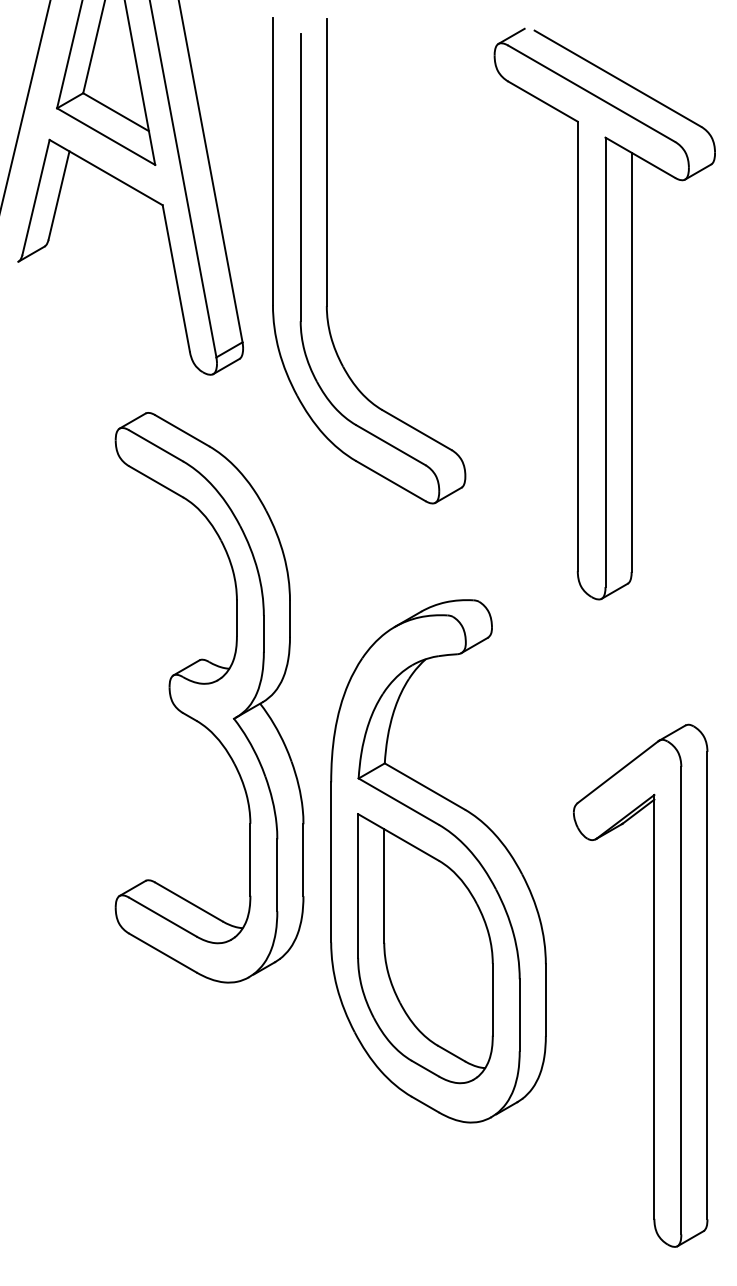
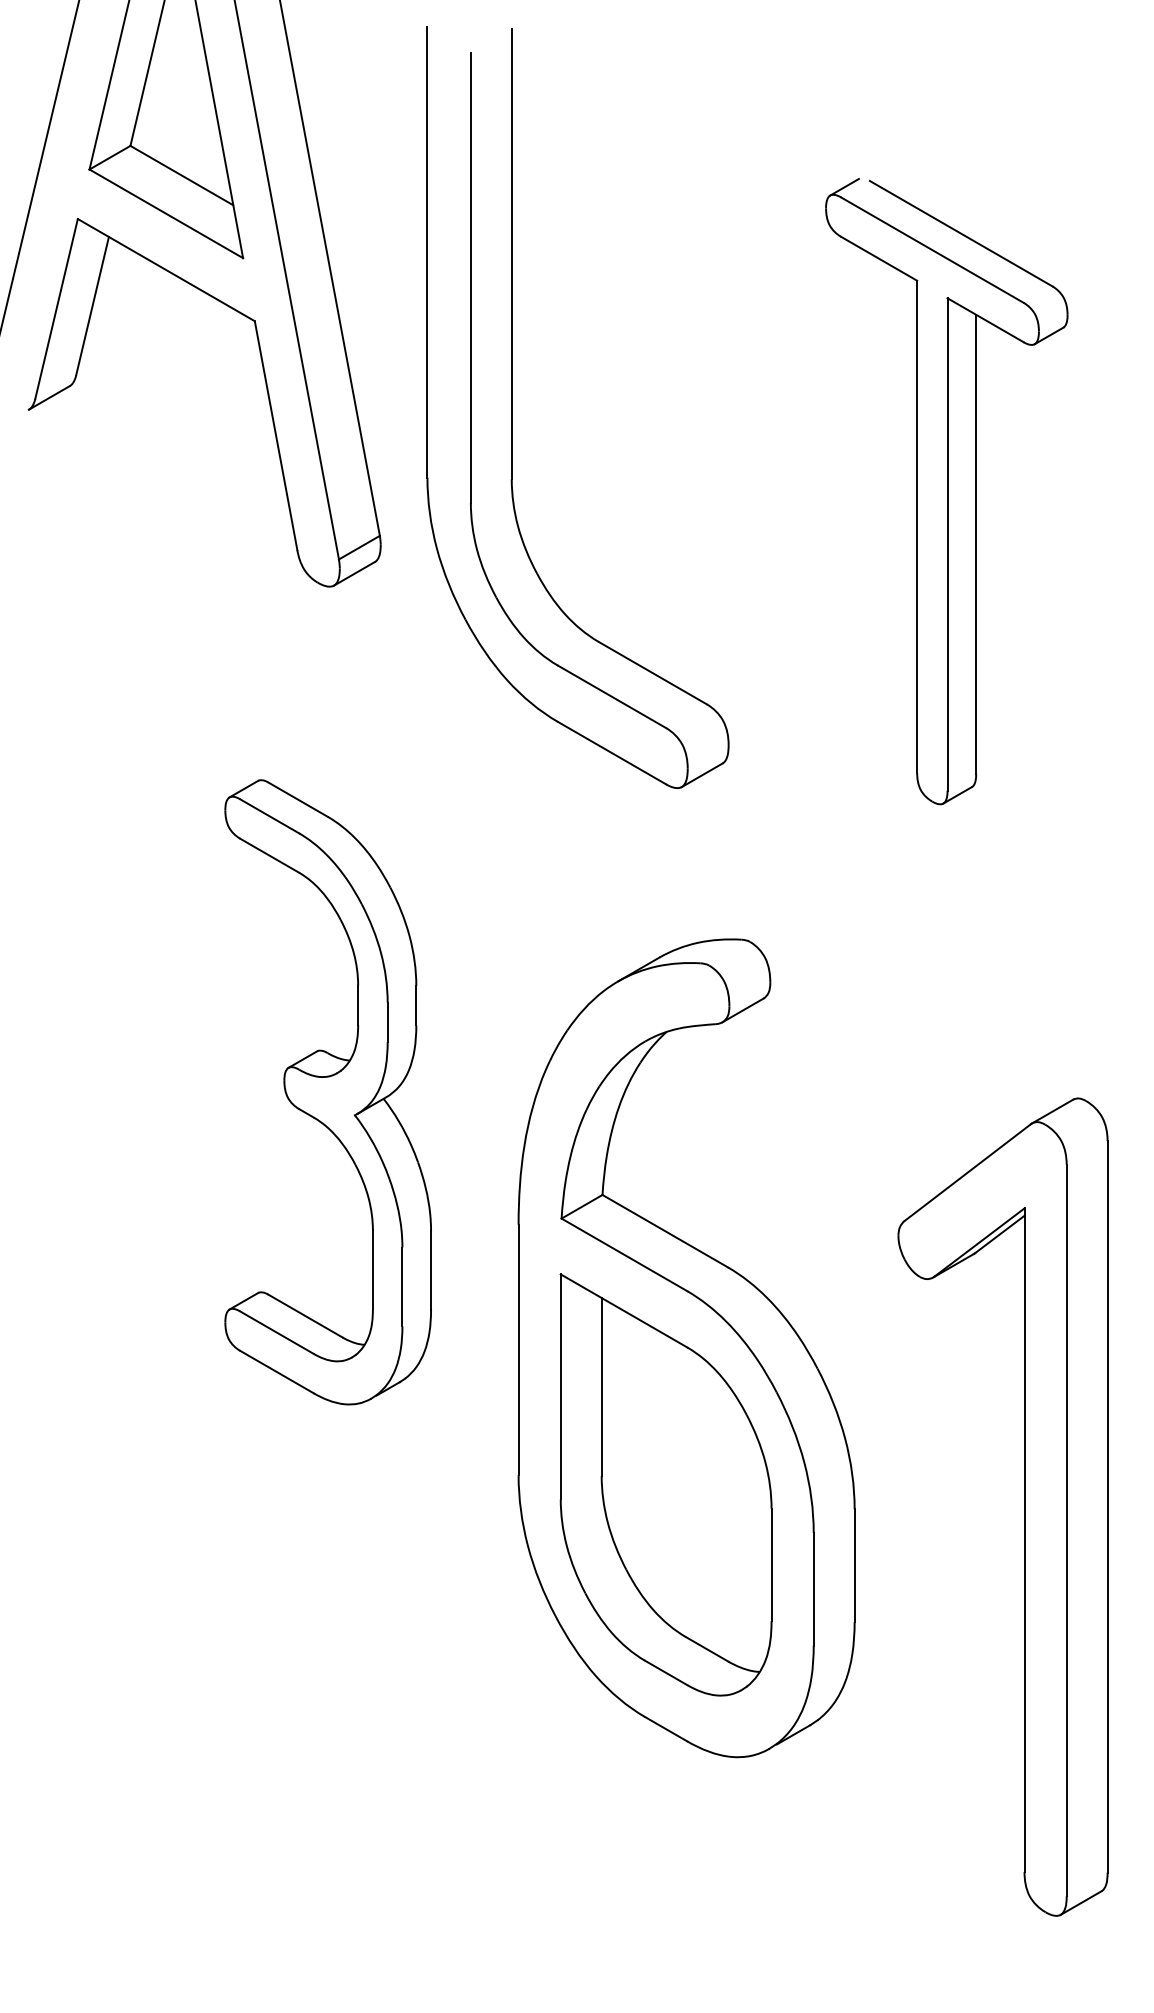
part: (604, 313) -> (946, 490), size x0.7
part: (209, 697) -> (328, 1091), size x0.7
part: (653, 985) -> (1023, 1506), moved

